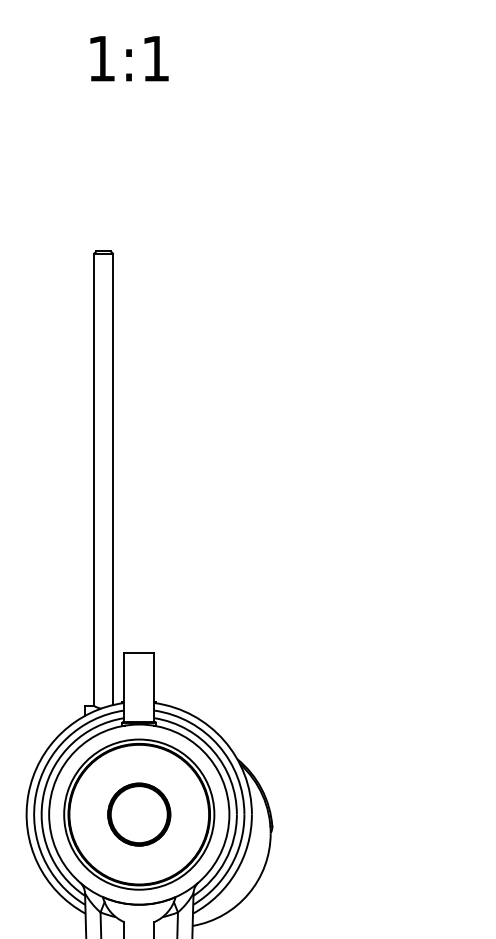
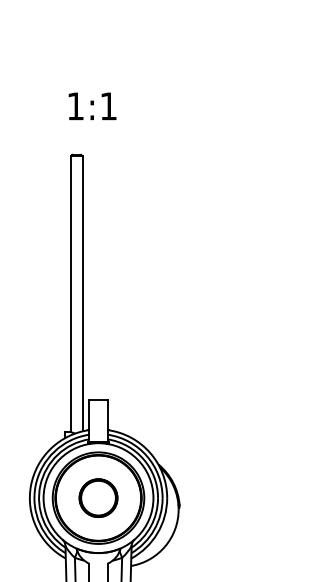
text: (129, 58) -> (92, 106), moved

